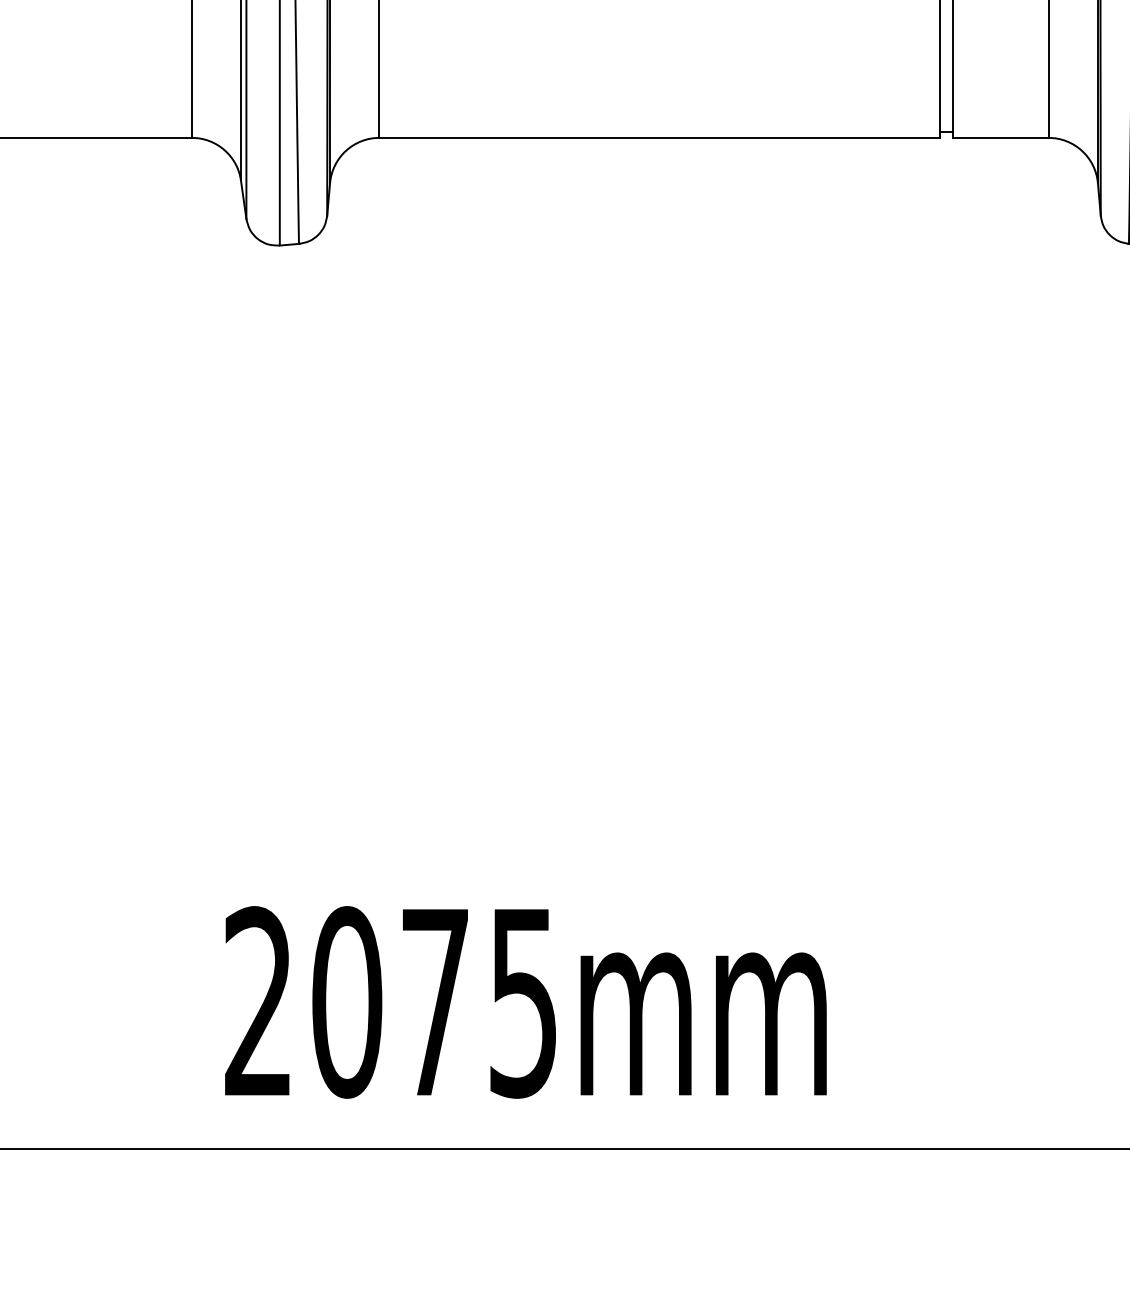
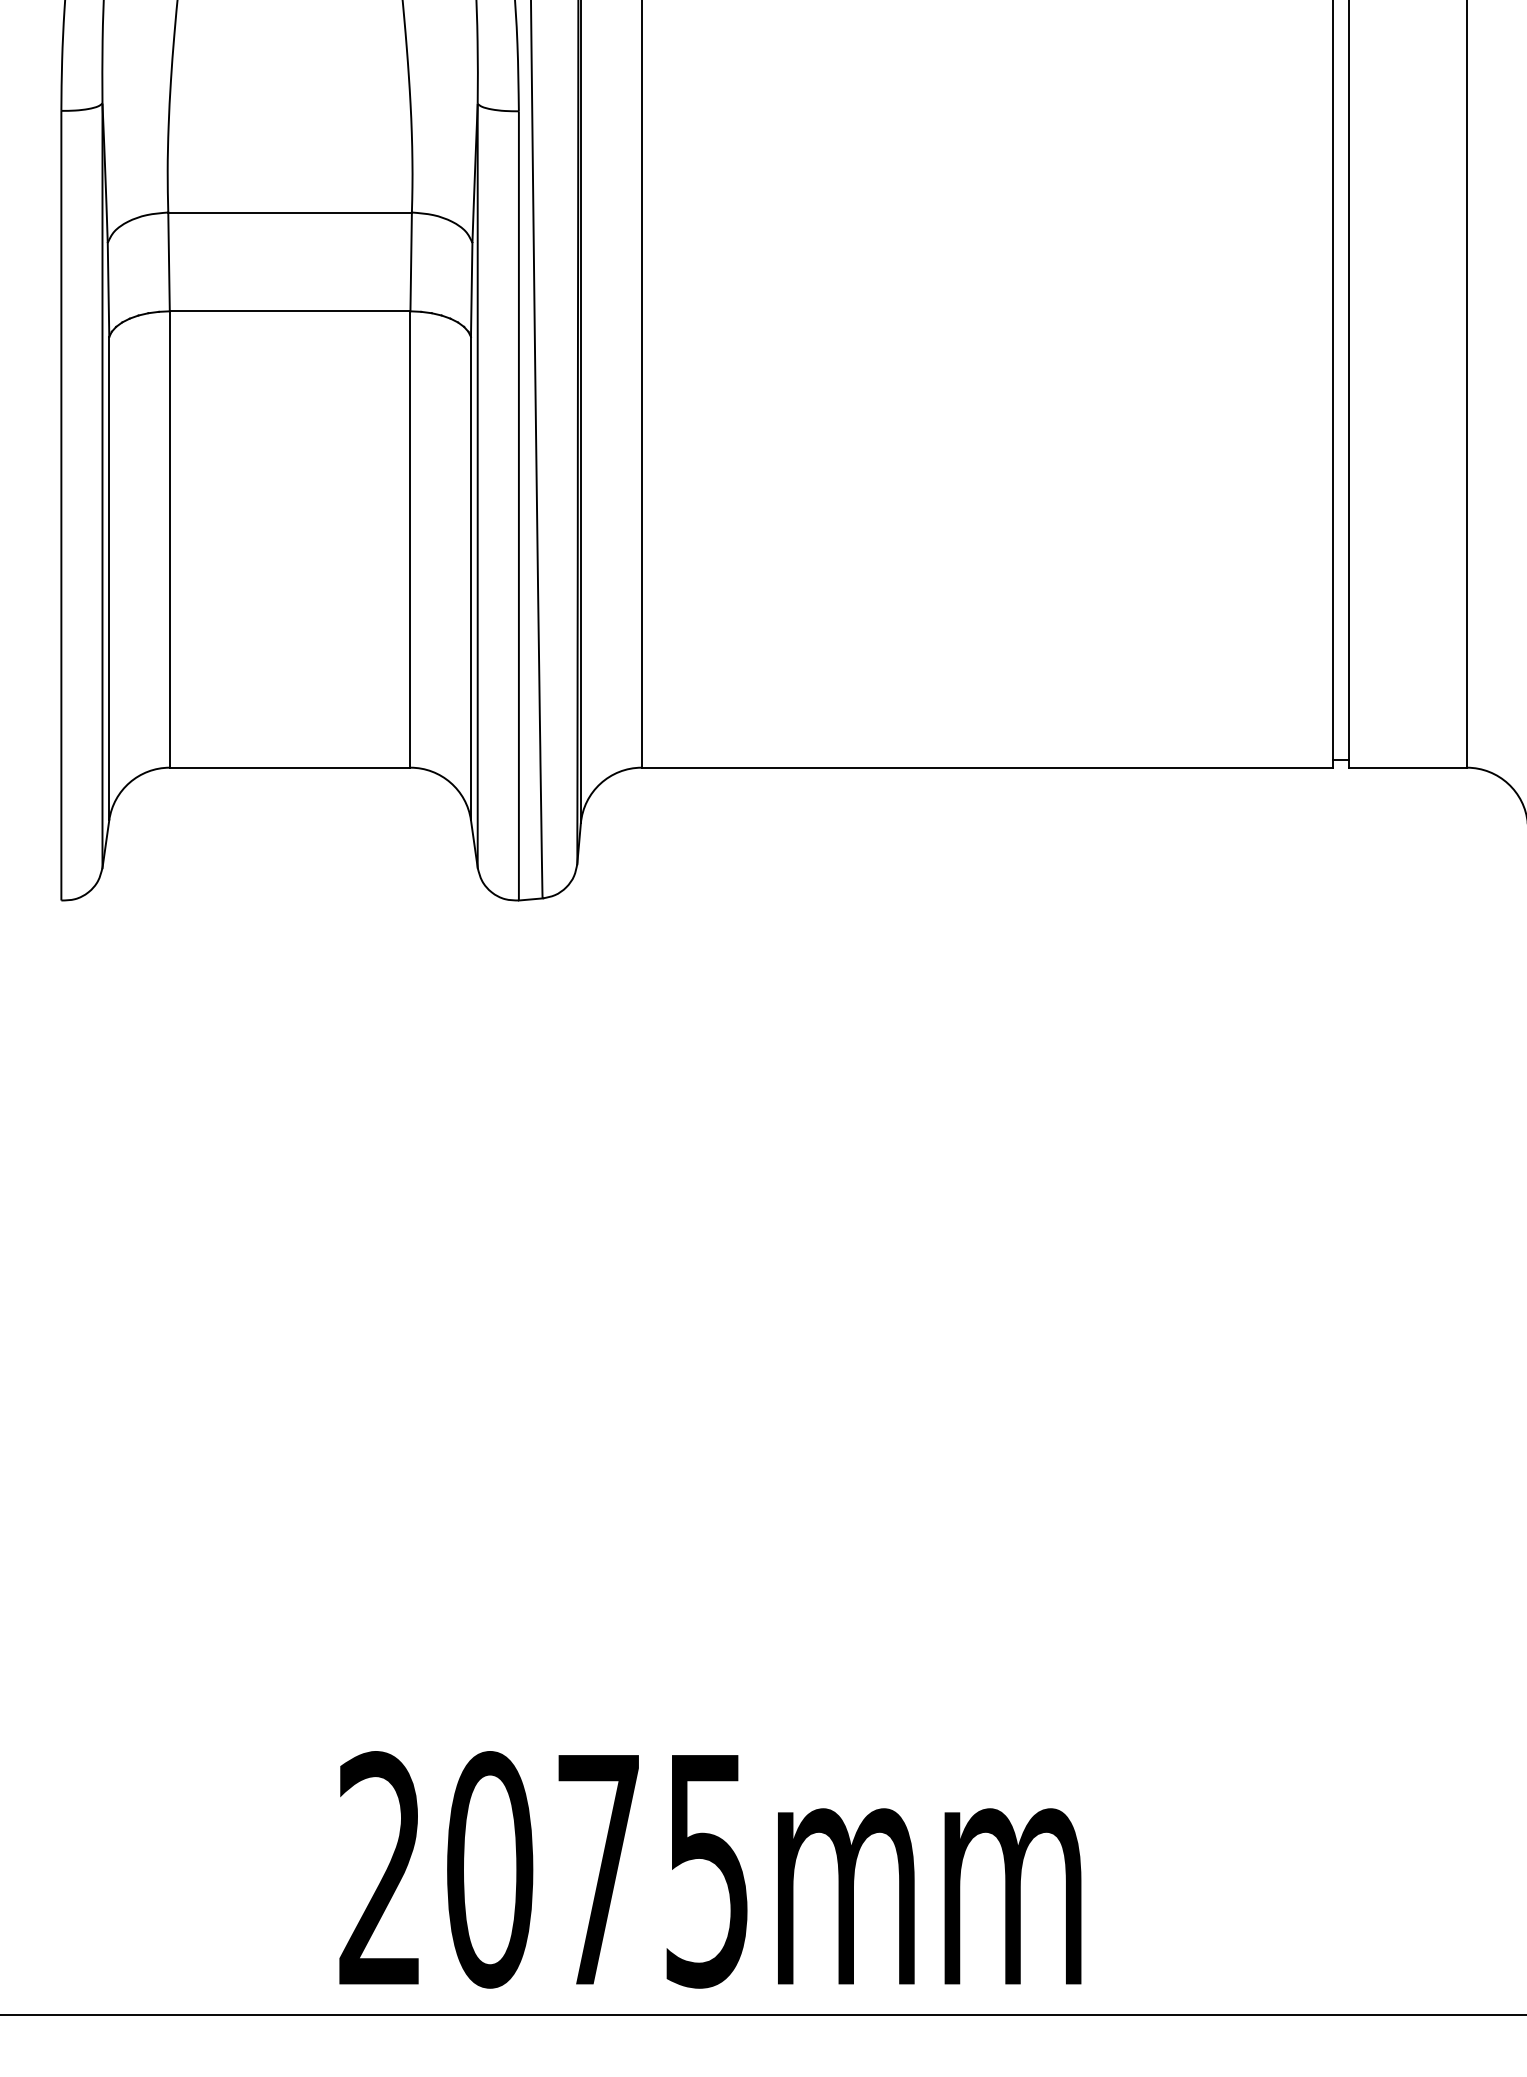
text: (526, 1002) -> (710, 1869), moved

